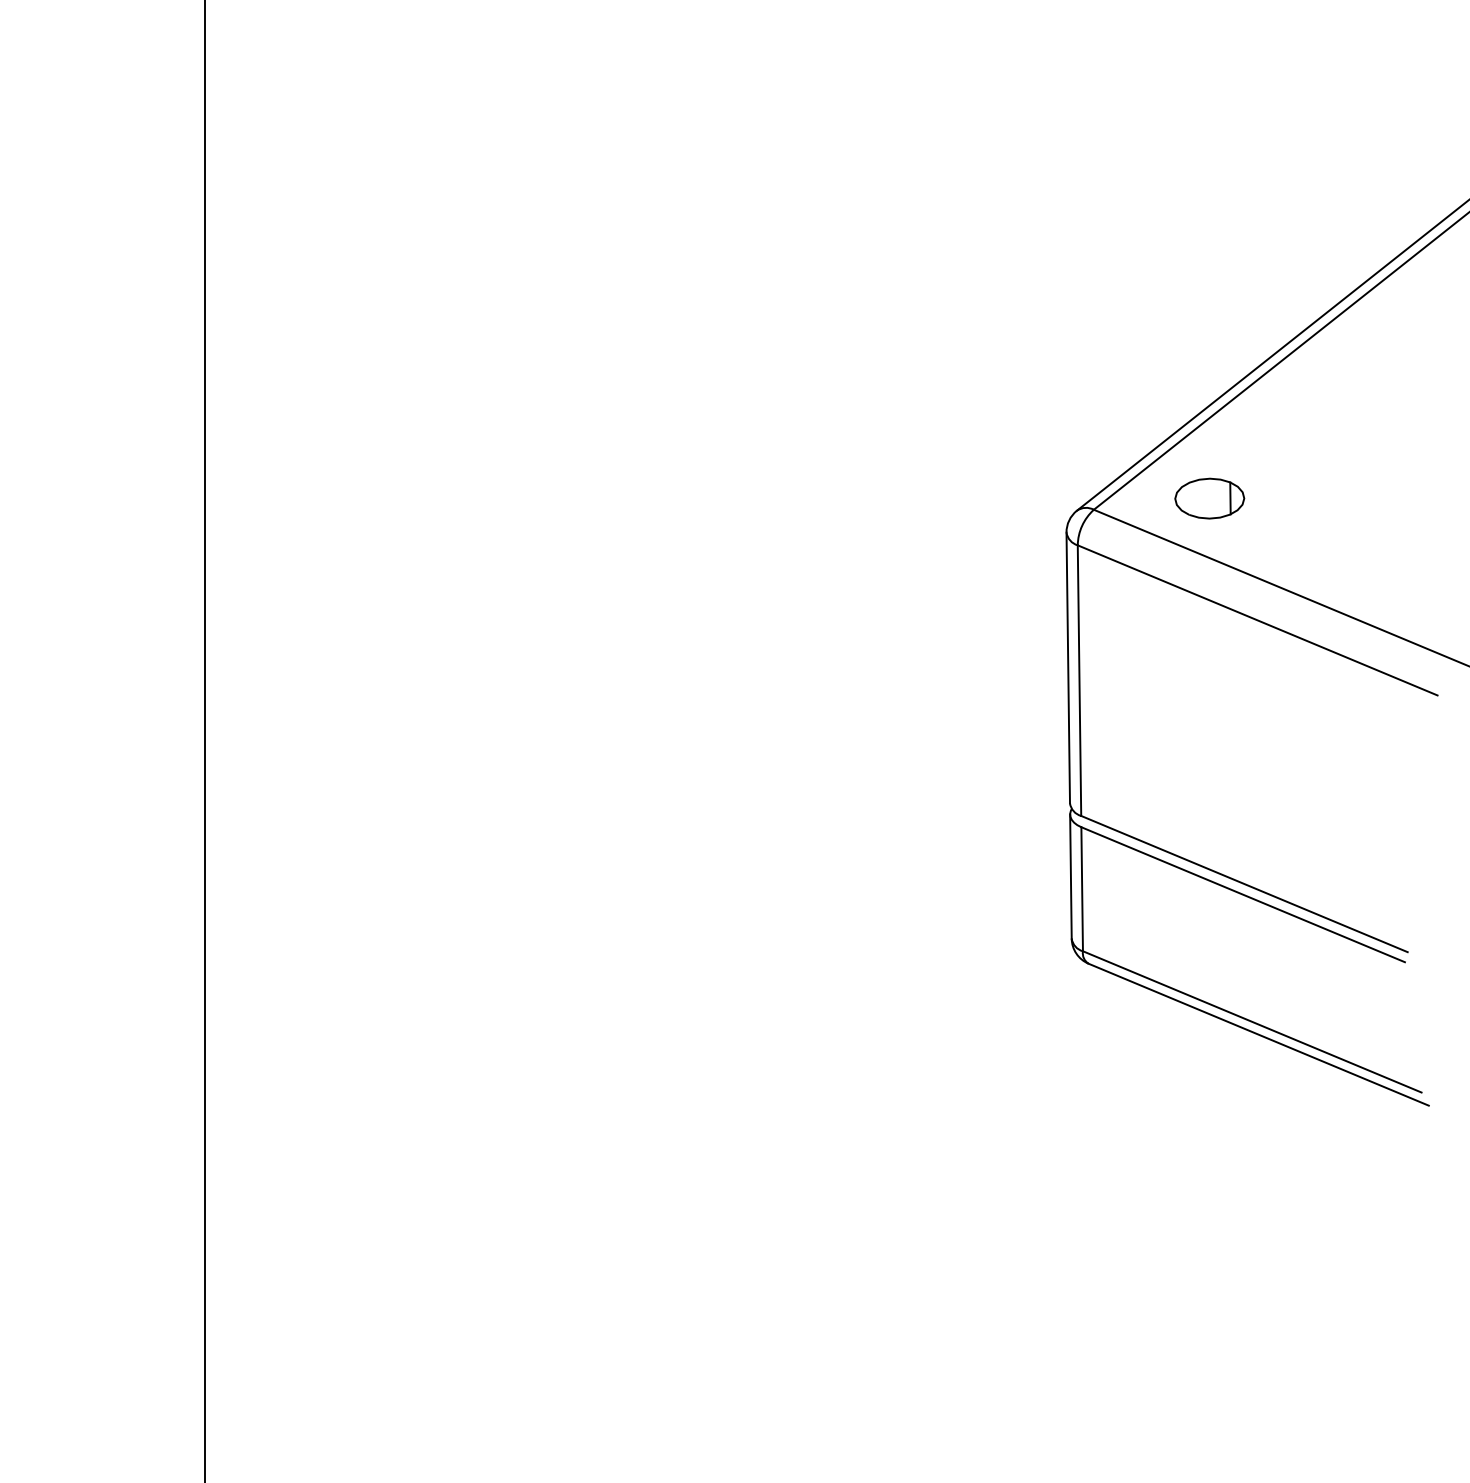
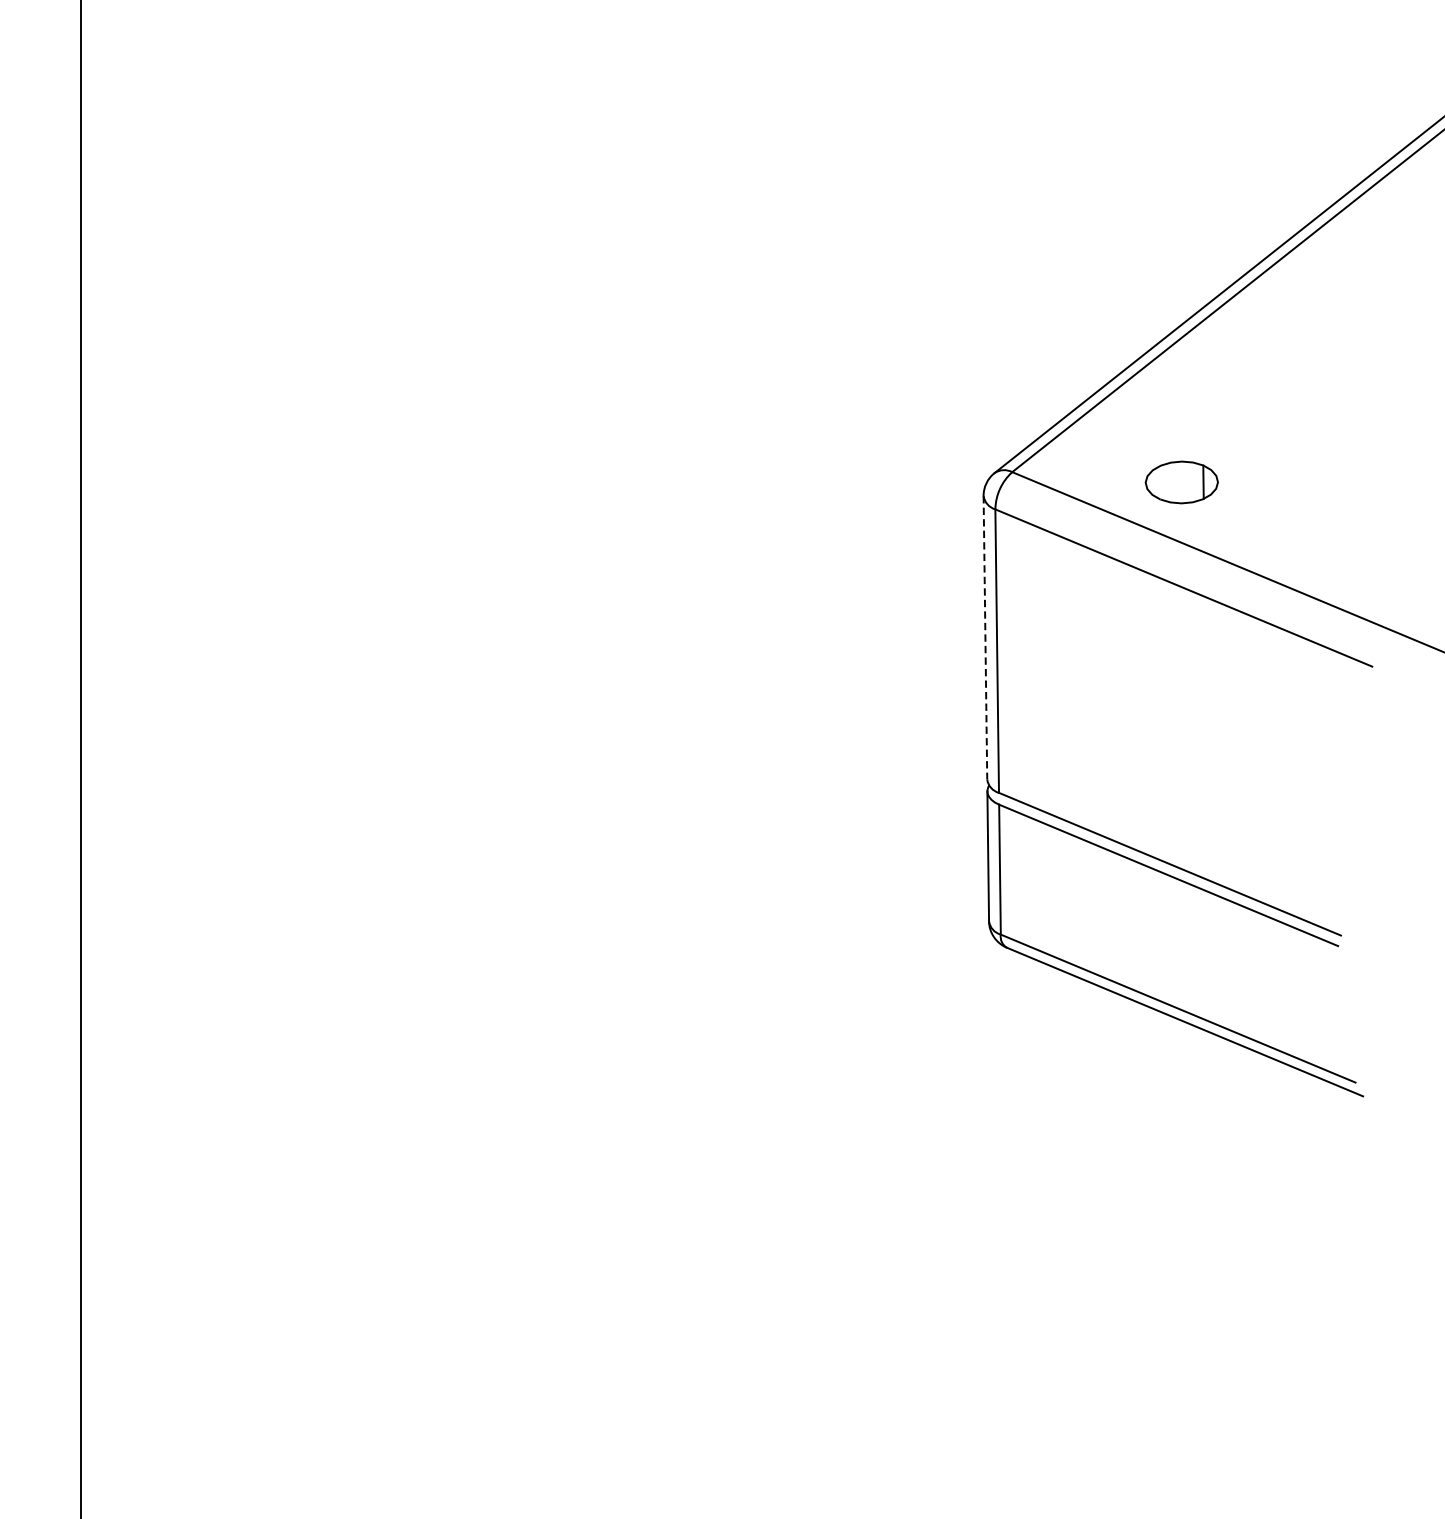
part: (1209, 498) -> (1181, 482), moved
line: (1068, 668) -> (985, 638), solid -> dashed

